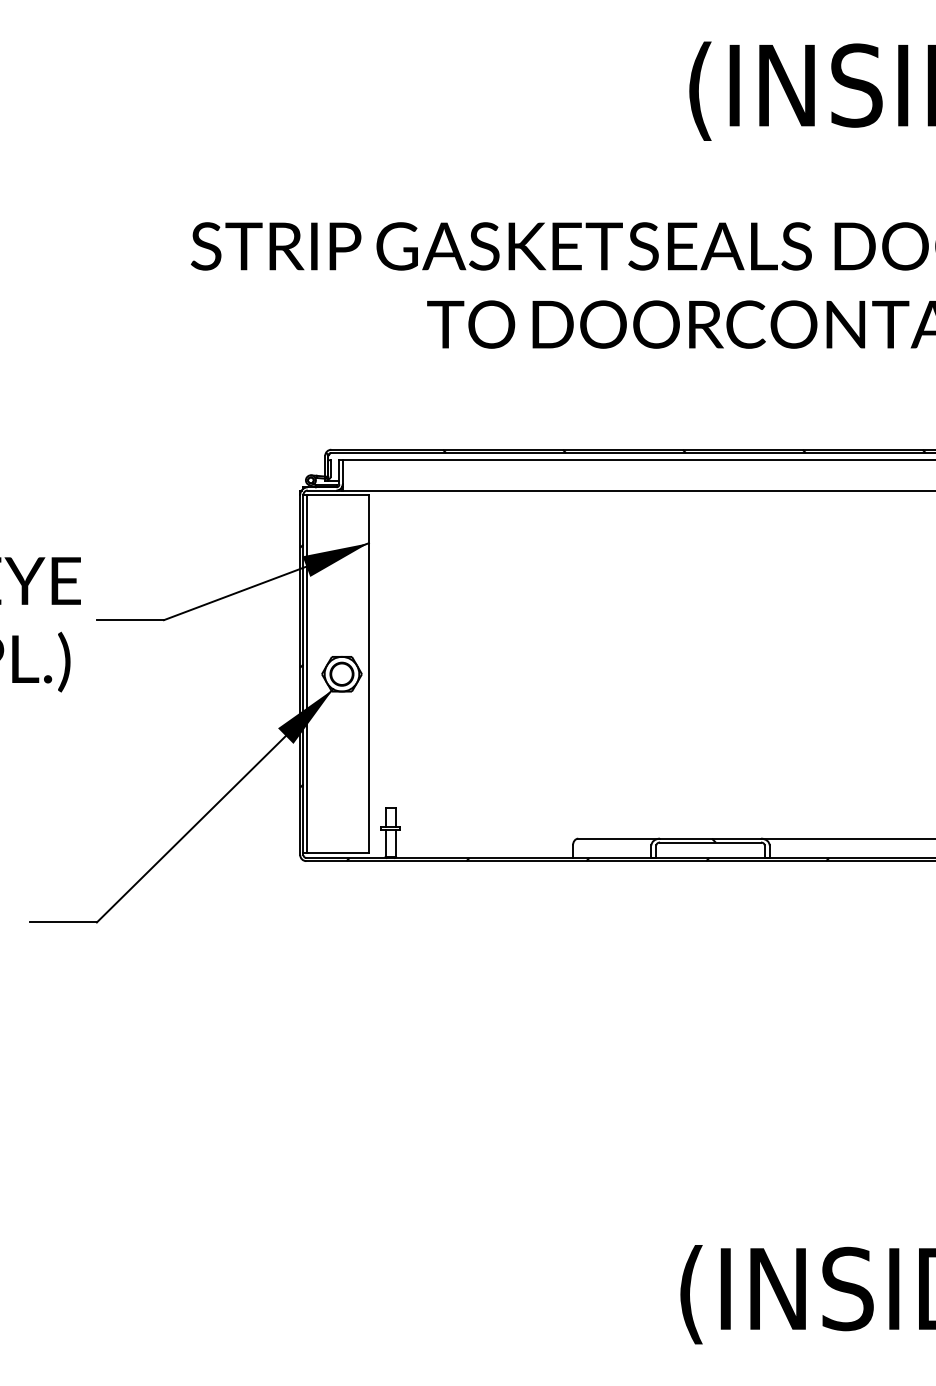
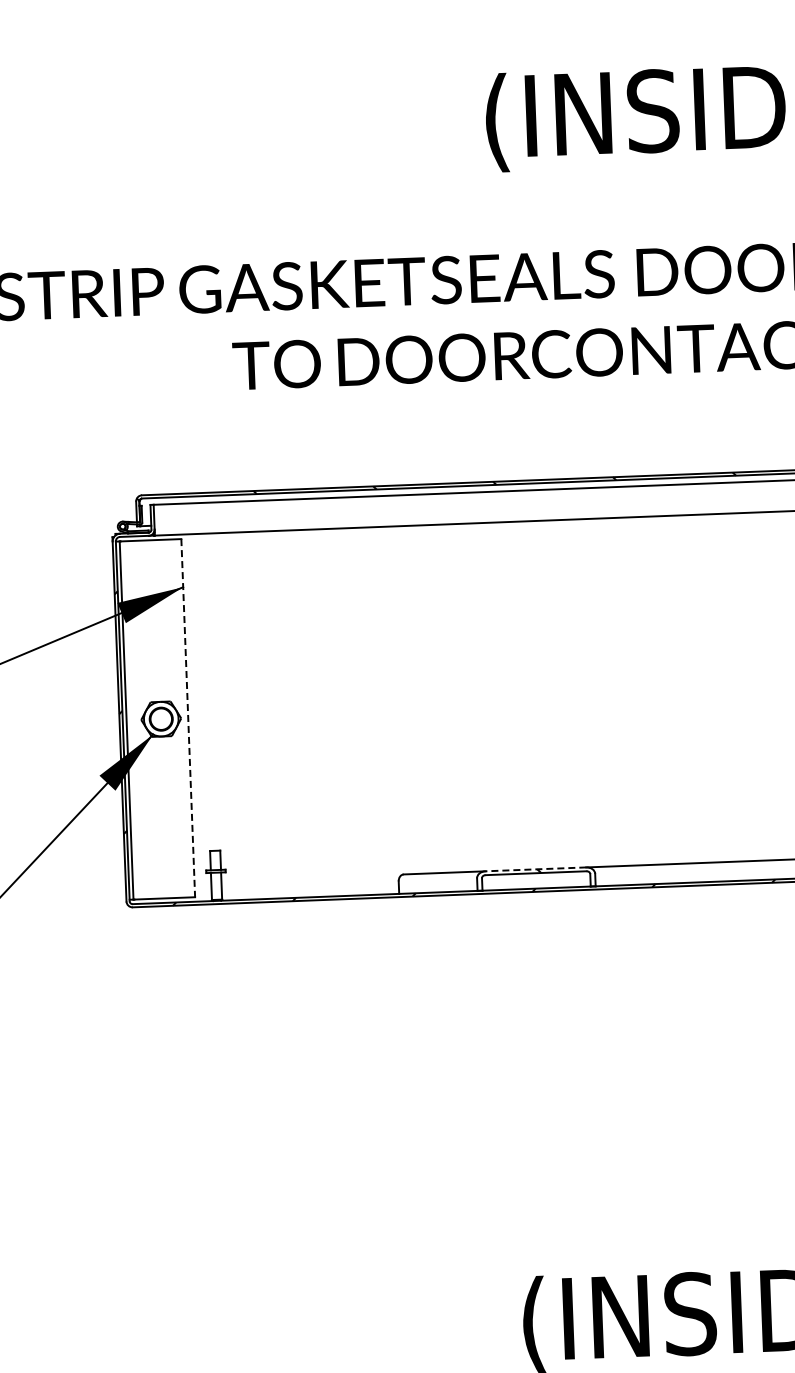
line: (368, 674) -> (187, 718), solid -> dashed
line: (710, 838) -> (535, 869), solid -> dashed

